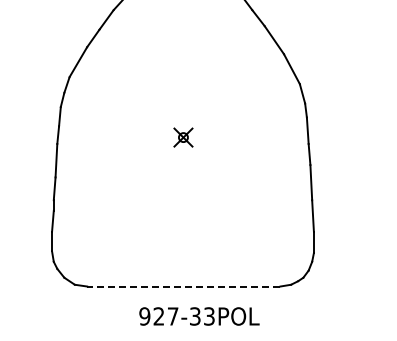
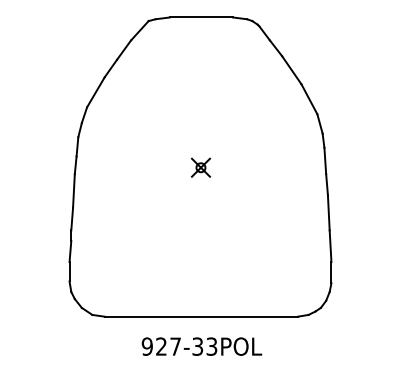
line: (183, 286) -> (201, 316), dashed -> solid
text: (198, 316) -> (201, 346), moved

